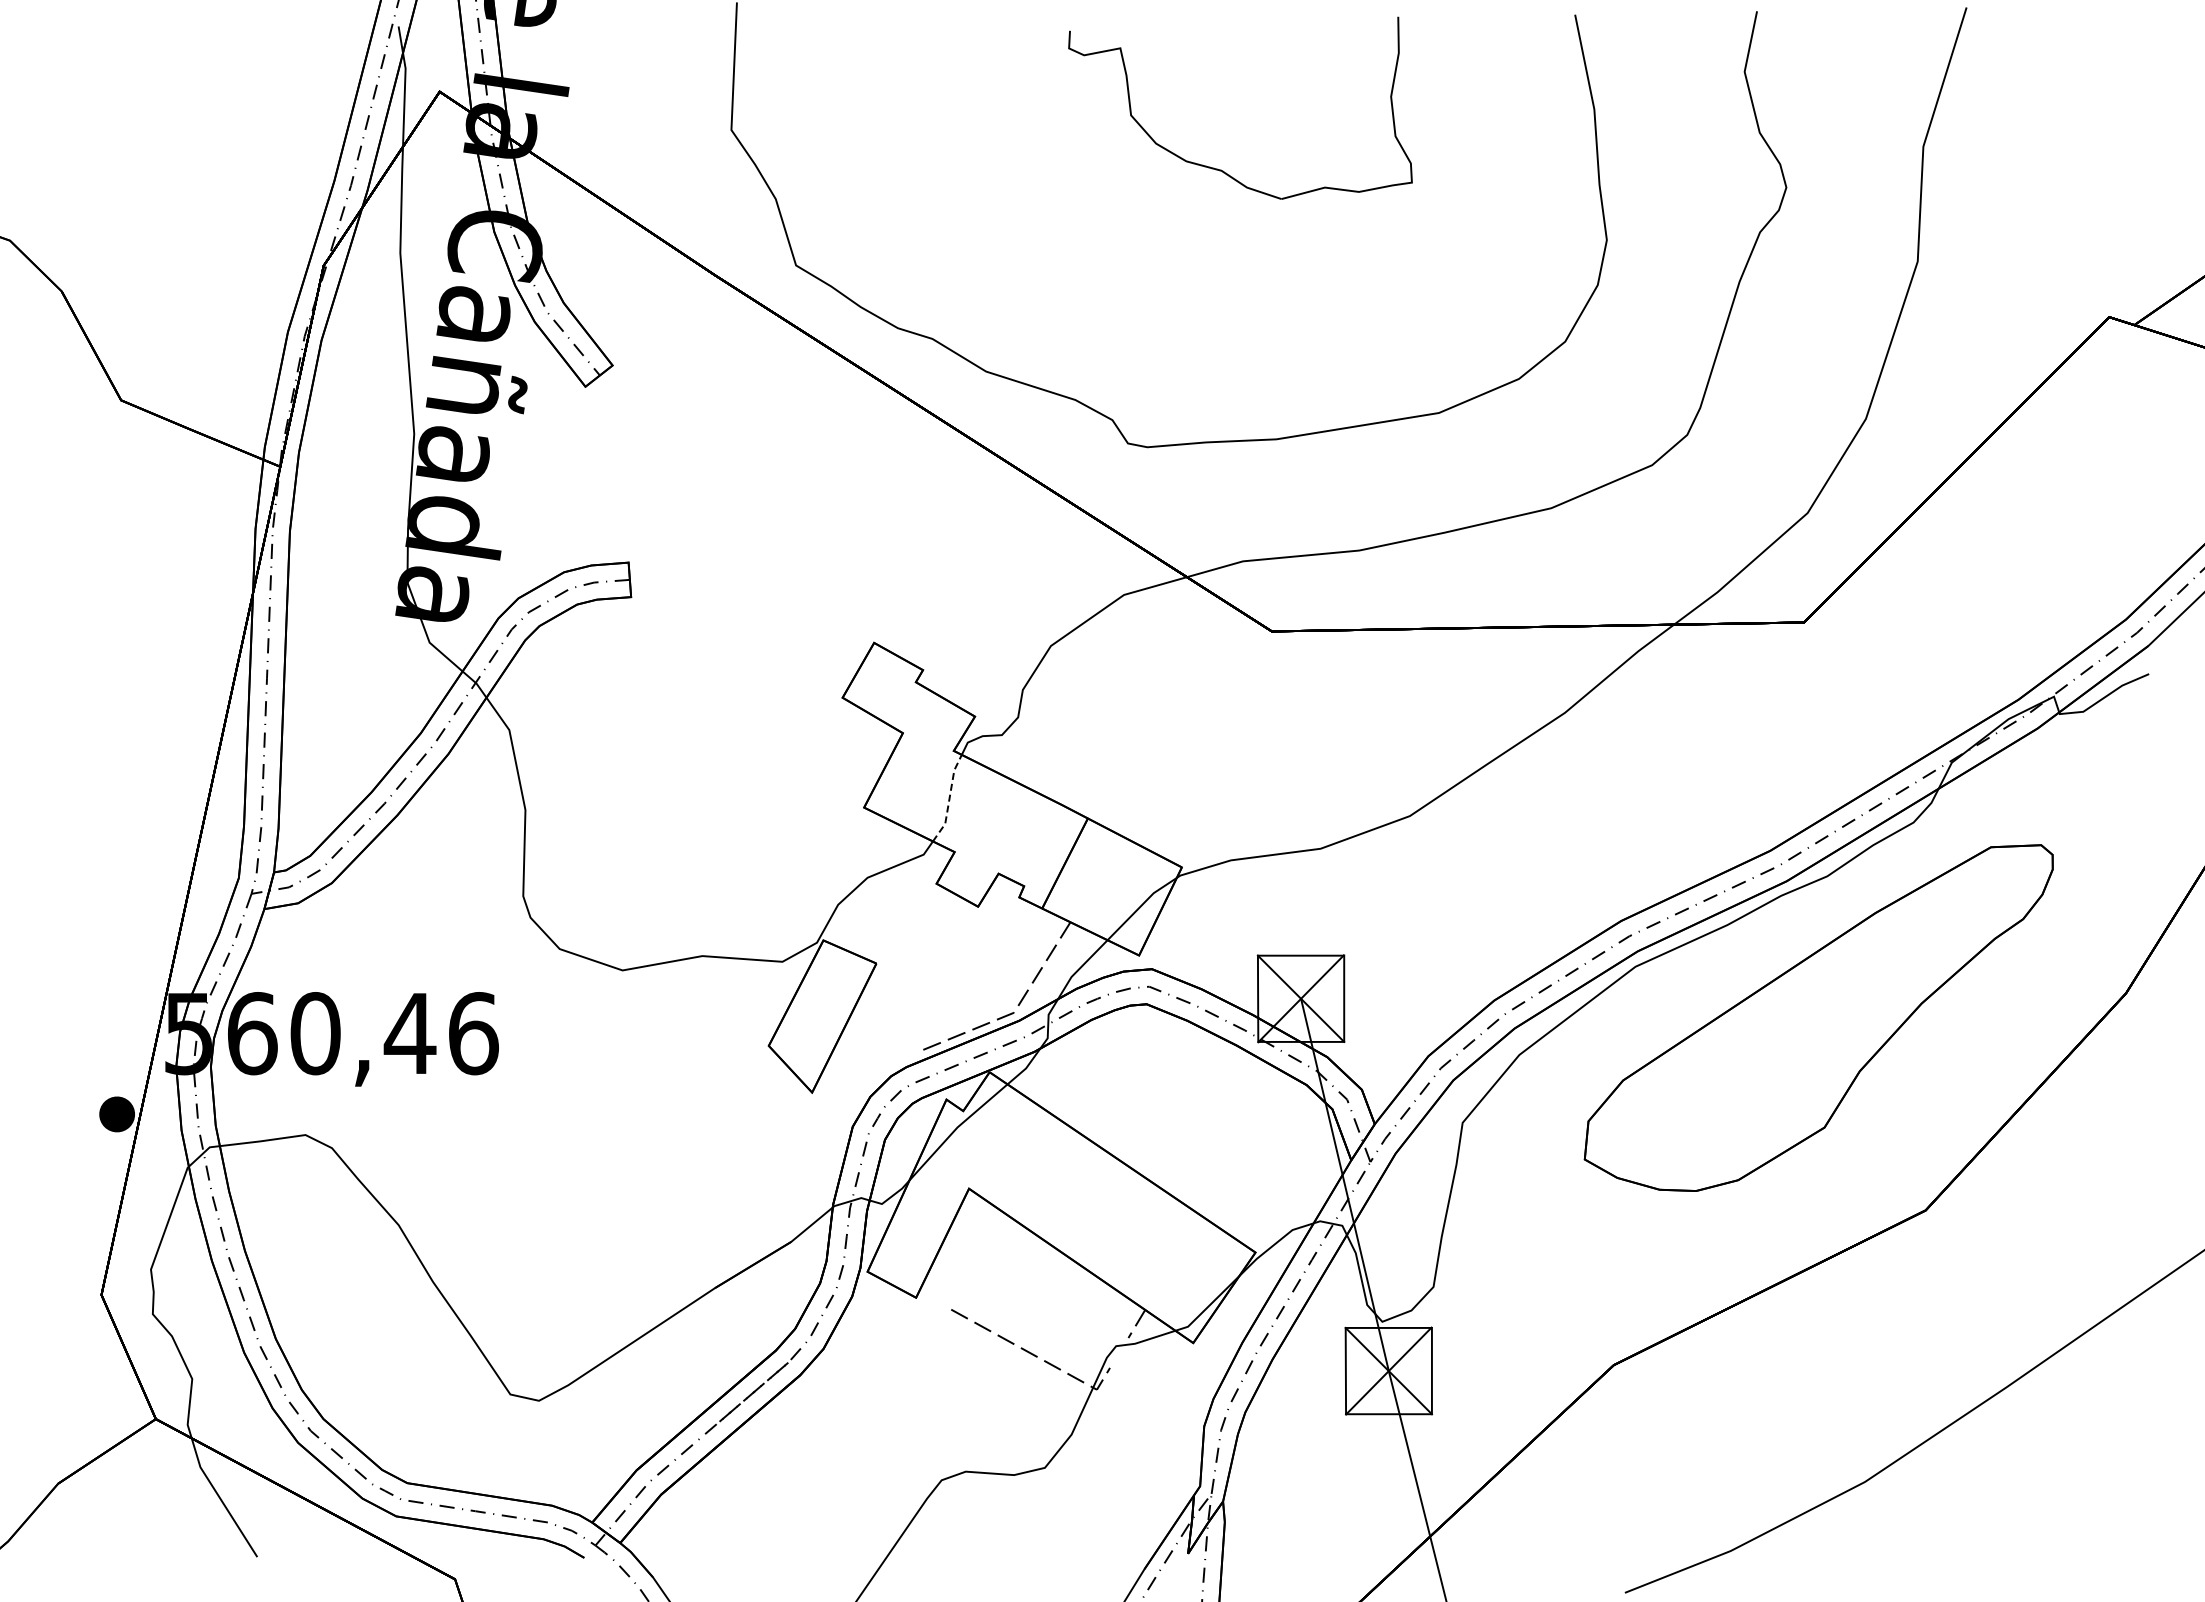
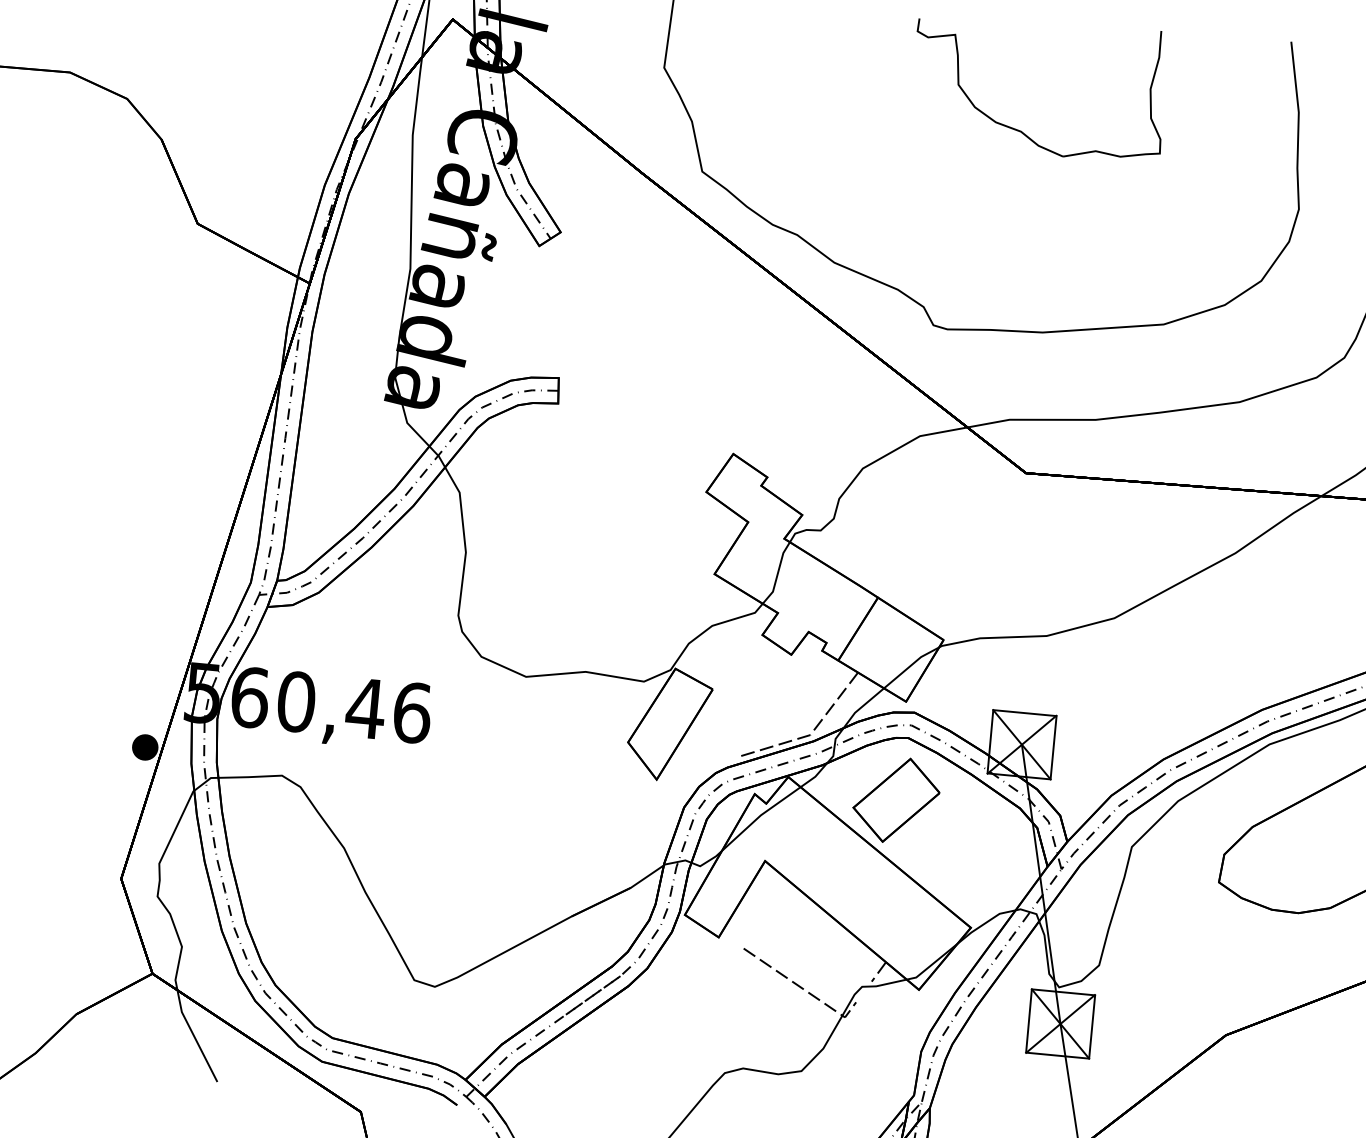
line: (949, 798) -> (777, 573), dashed -> solid
part: (1138, 1089) -> (896, 800), added

